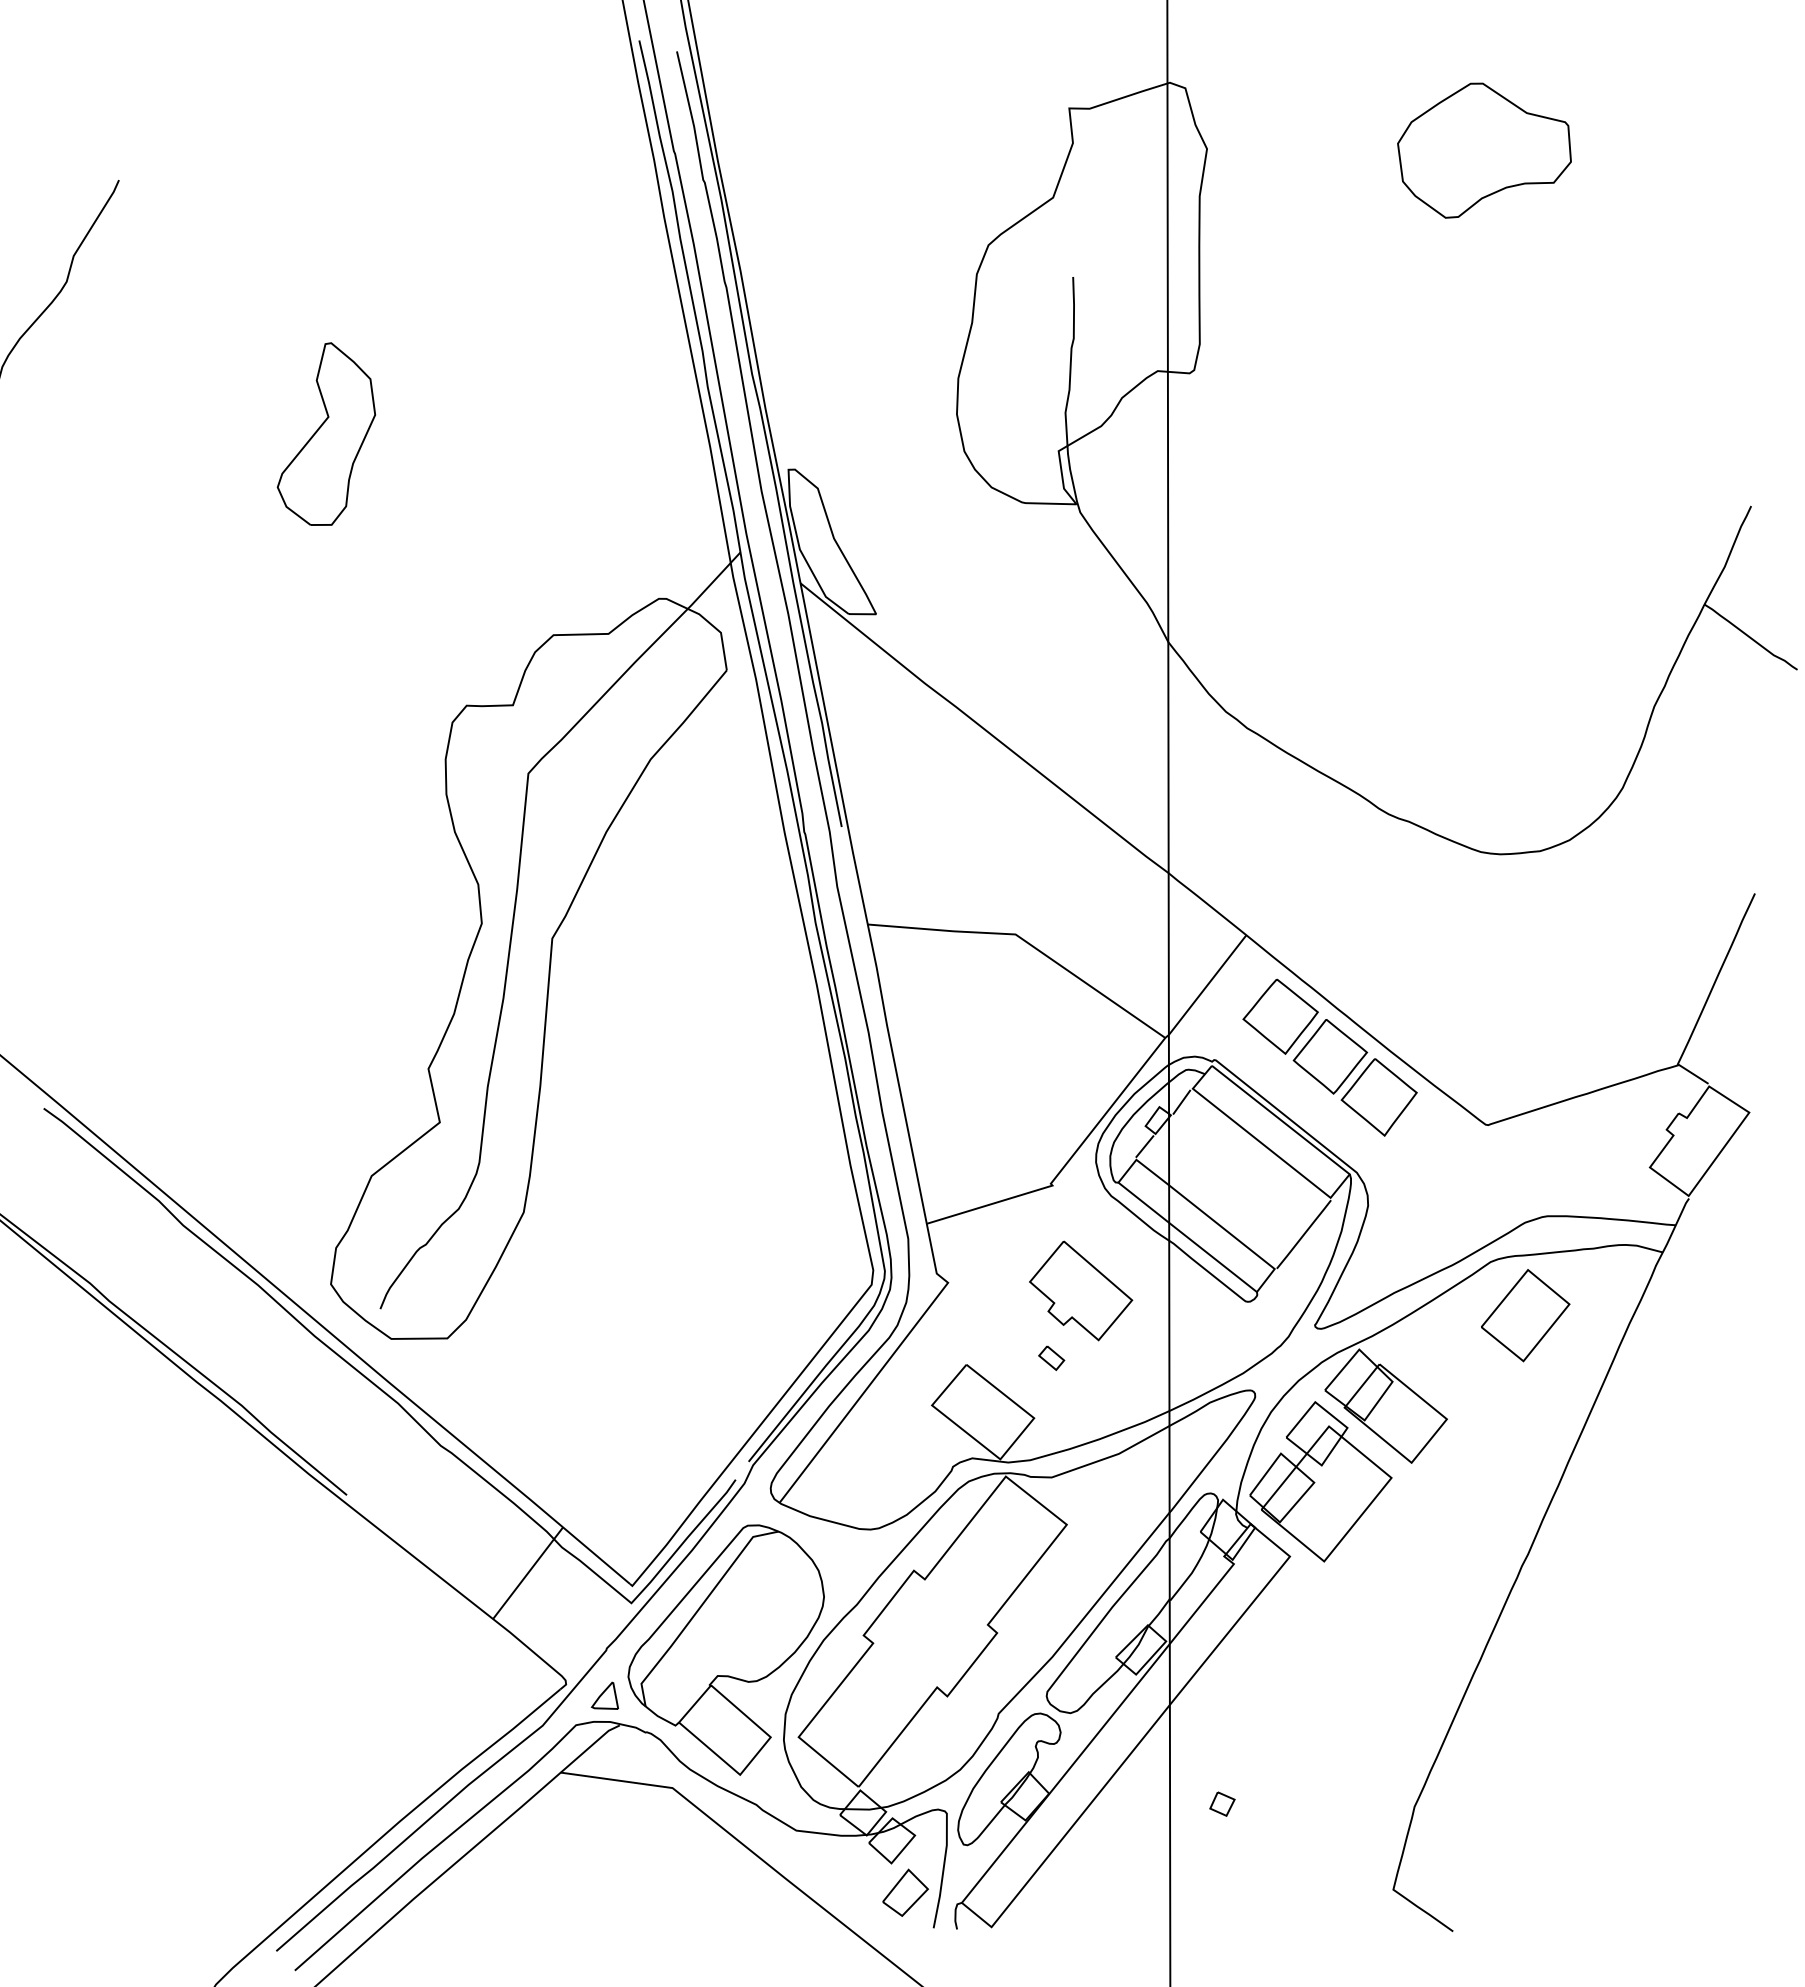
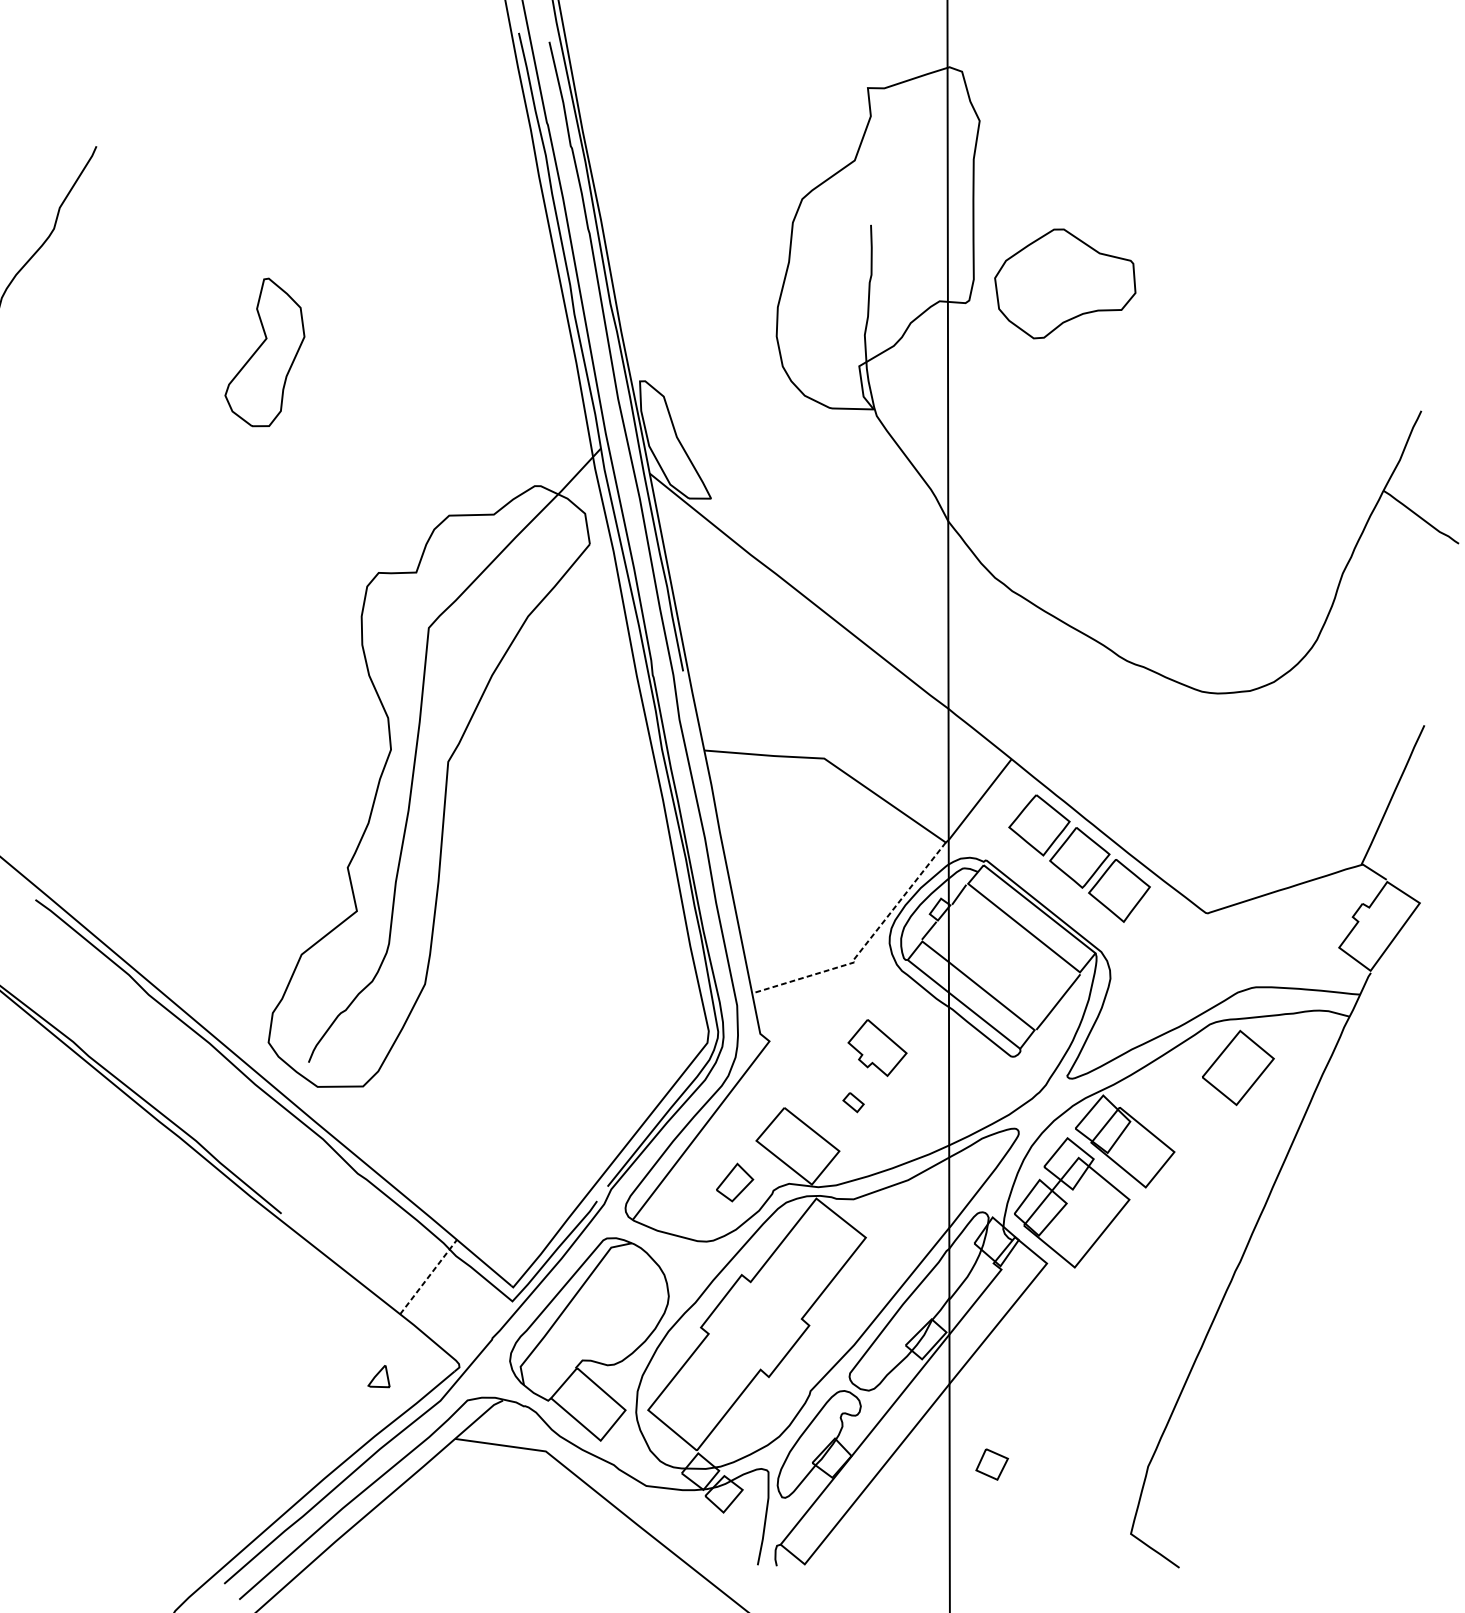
part: (1484, 150) -> (1065, 283), moved
line: (1065, 1164) -> (864, 945), solid -> dashed
part: (1081, 1290) -> (877, 1047), size x0.7
line: (528, 1573) -> (428, 1277), solid -> dashed
part: (604, 1695) -> (378, 1376), moved
part: (1222, 1803) -> (992, 1463), size x1.6
part: (905, 1892) -> (734, 1182), moved

